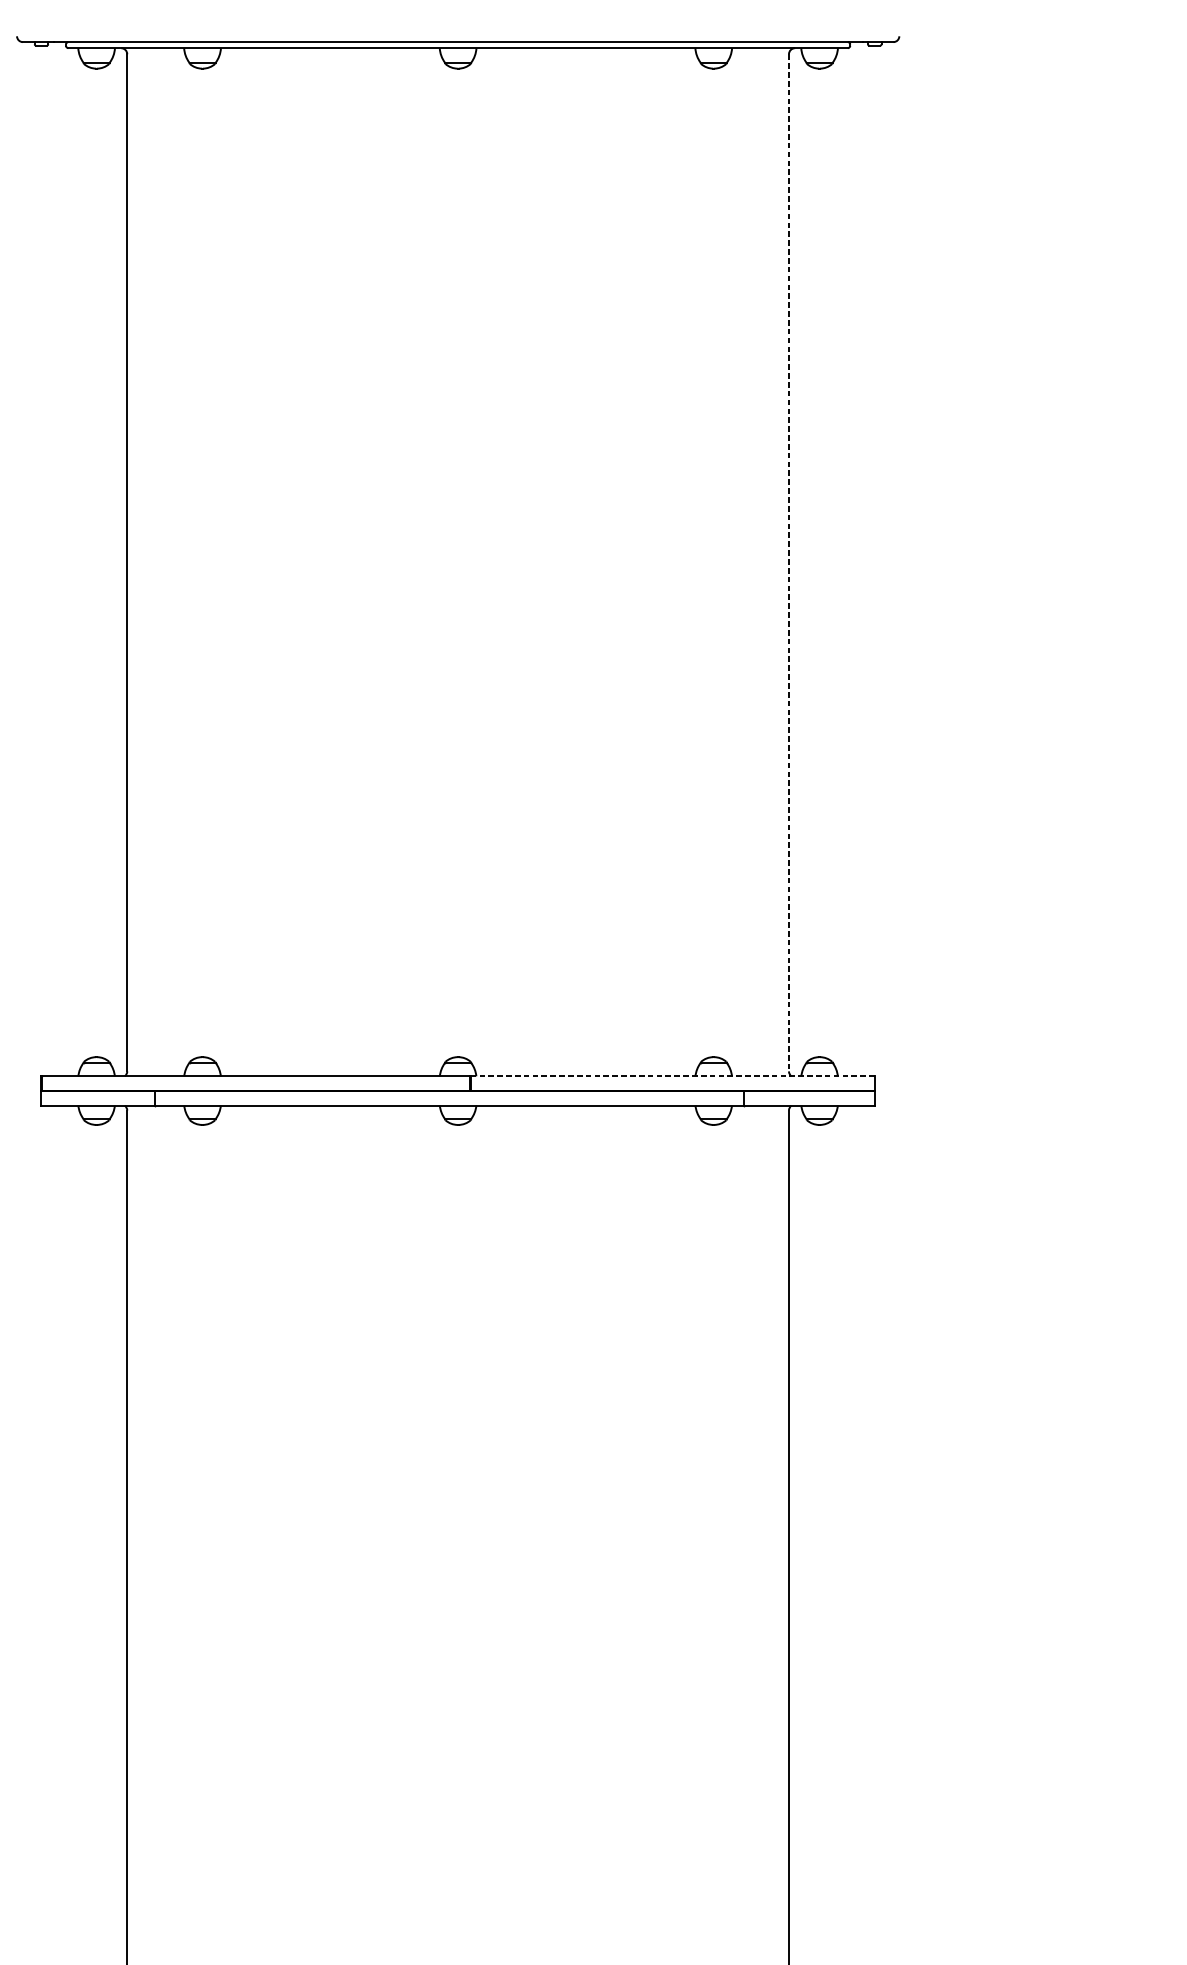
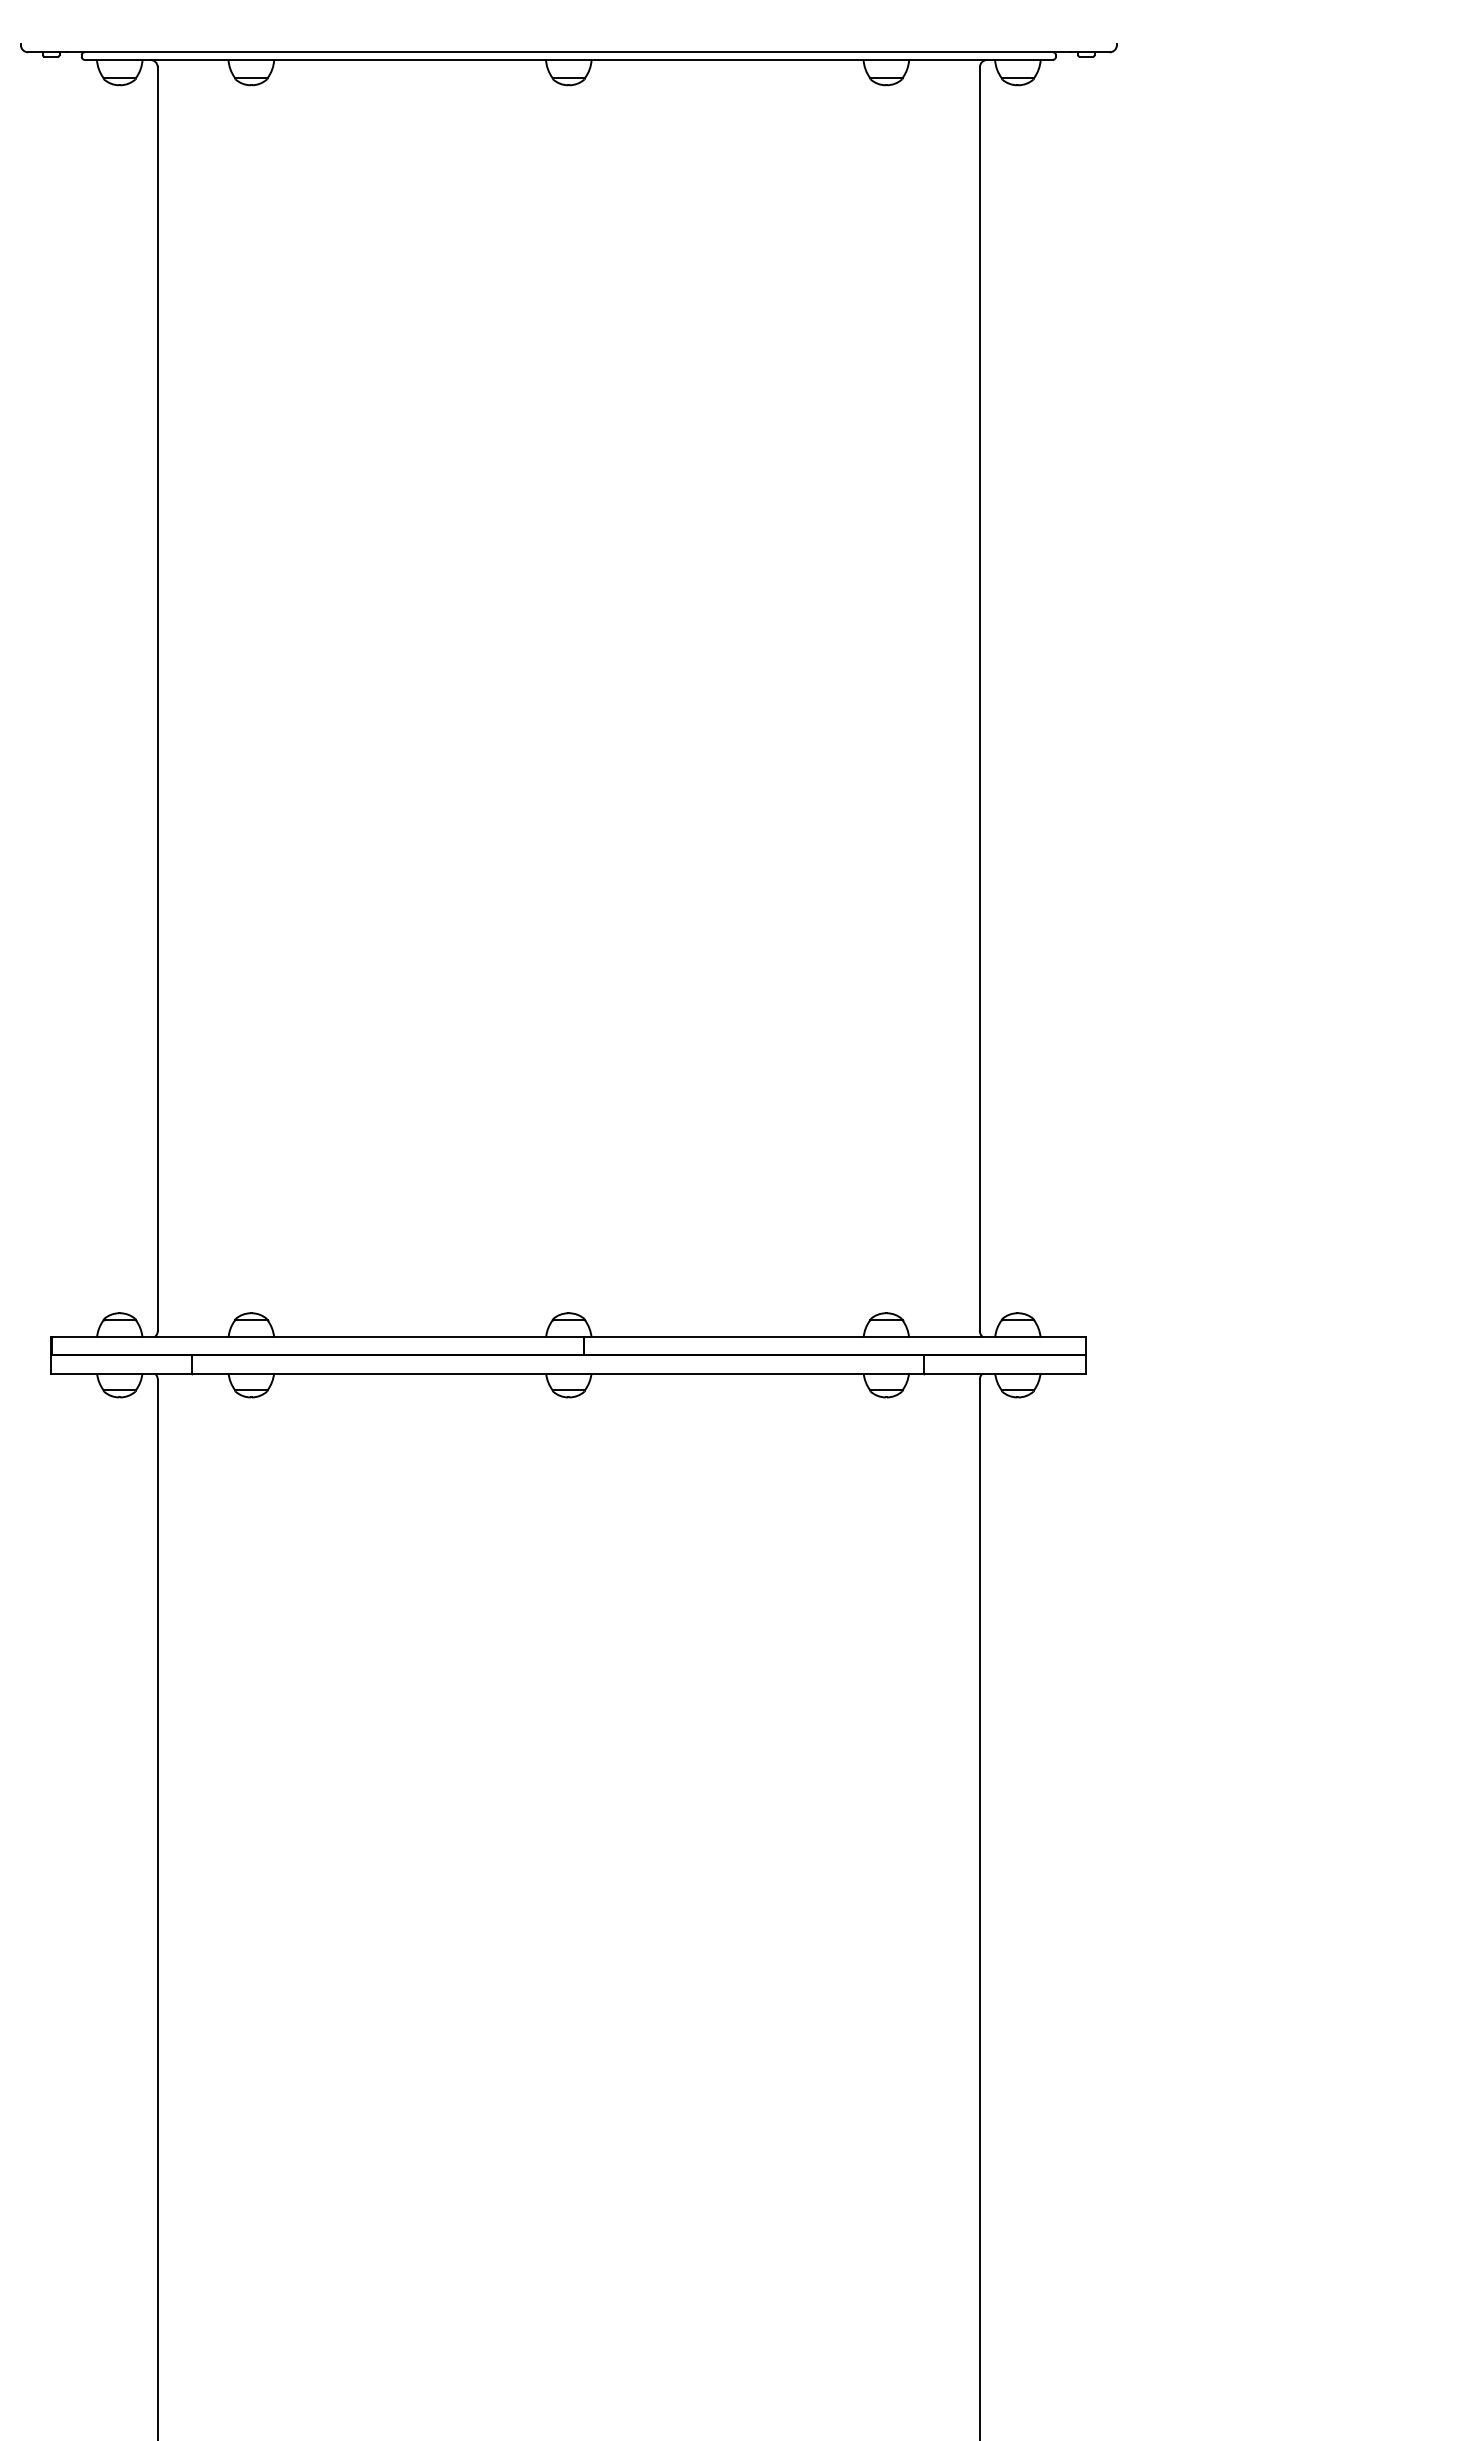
line: (788, 563) -> (979, 699), dashed -> solid
line: (671, 1076) -> (834, 1337), dashed -> solid

